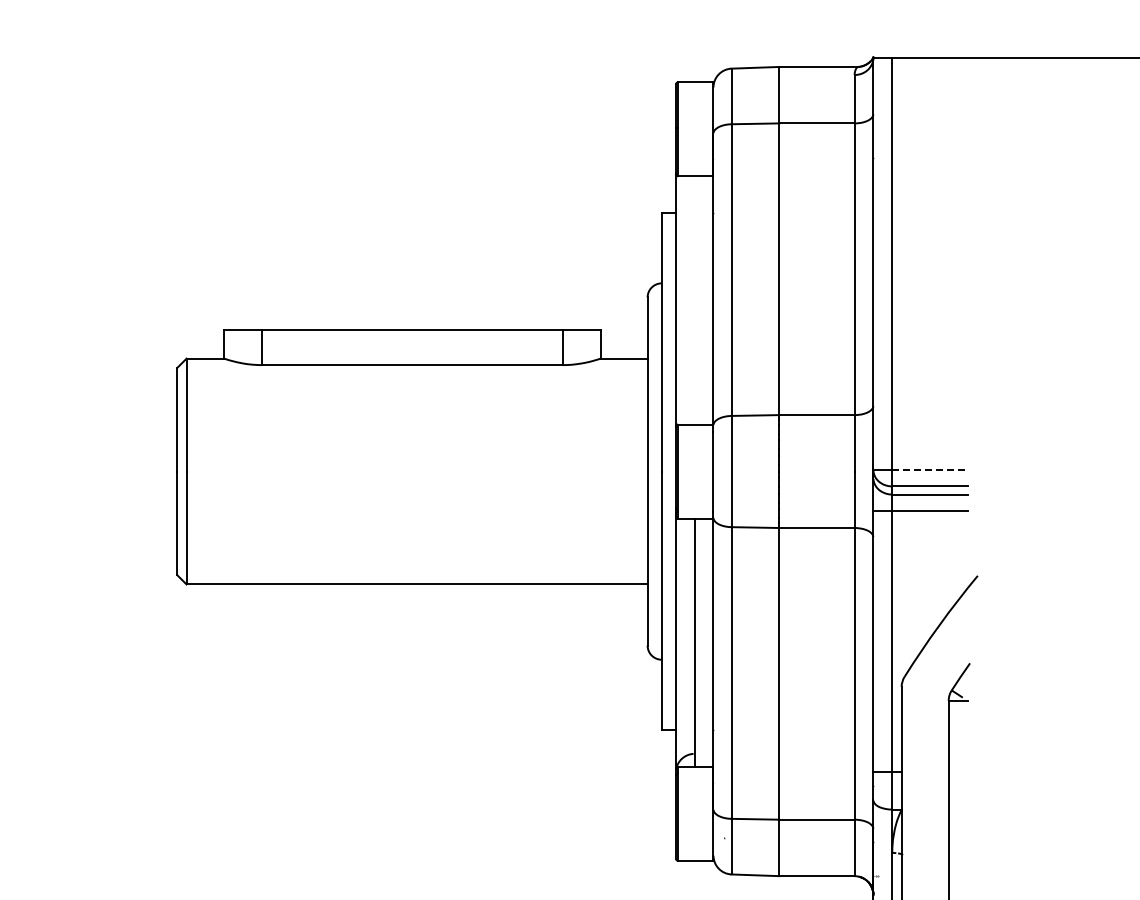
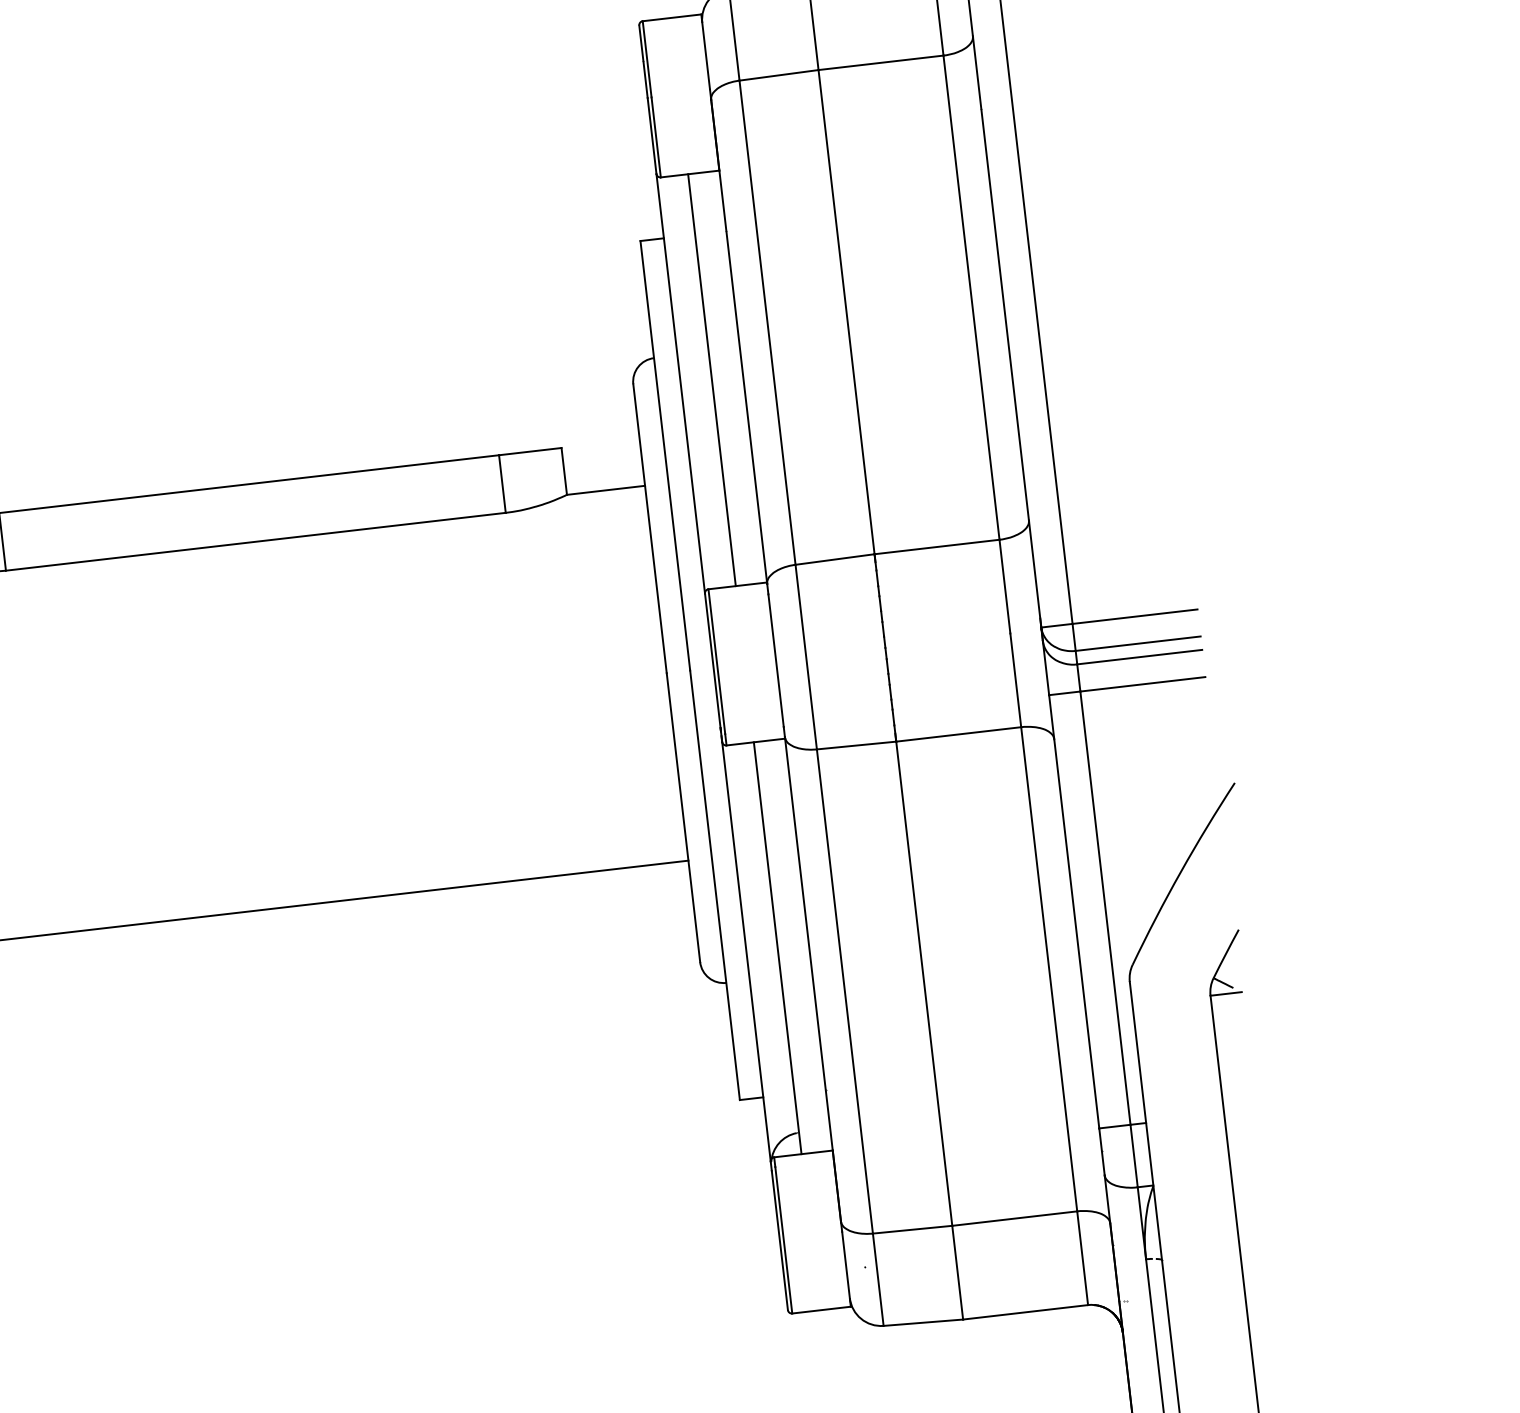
line: (694, 300) -> (711, 380), added
line: (929, 470) -> (1134, 617), dashed -> solid

